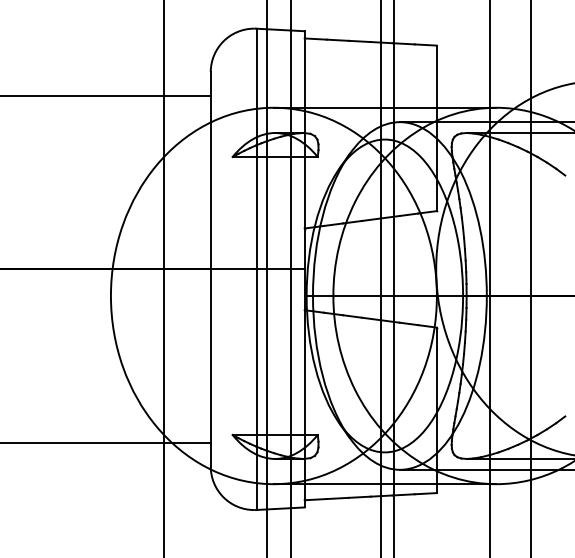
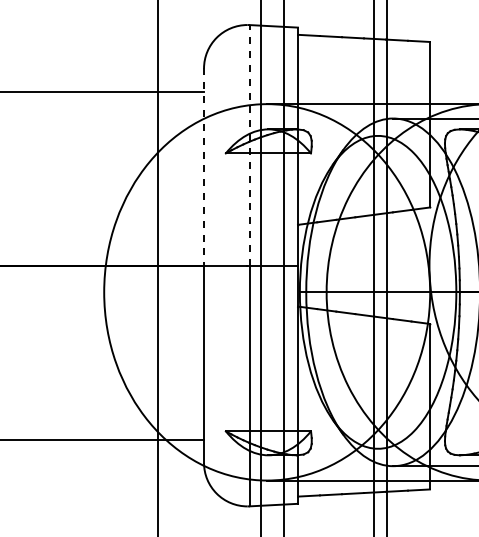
line: (256, 148) -> (249, 144), solid -> dashed
line: (210, 170) -> (203, 166), solid -> dashed

